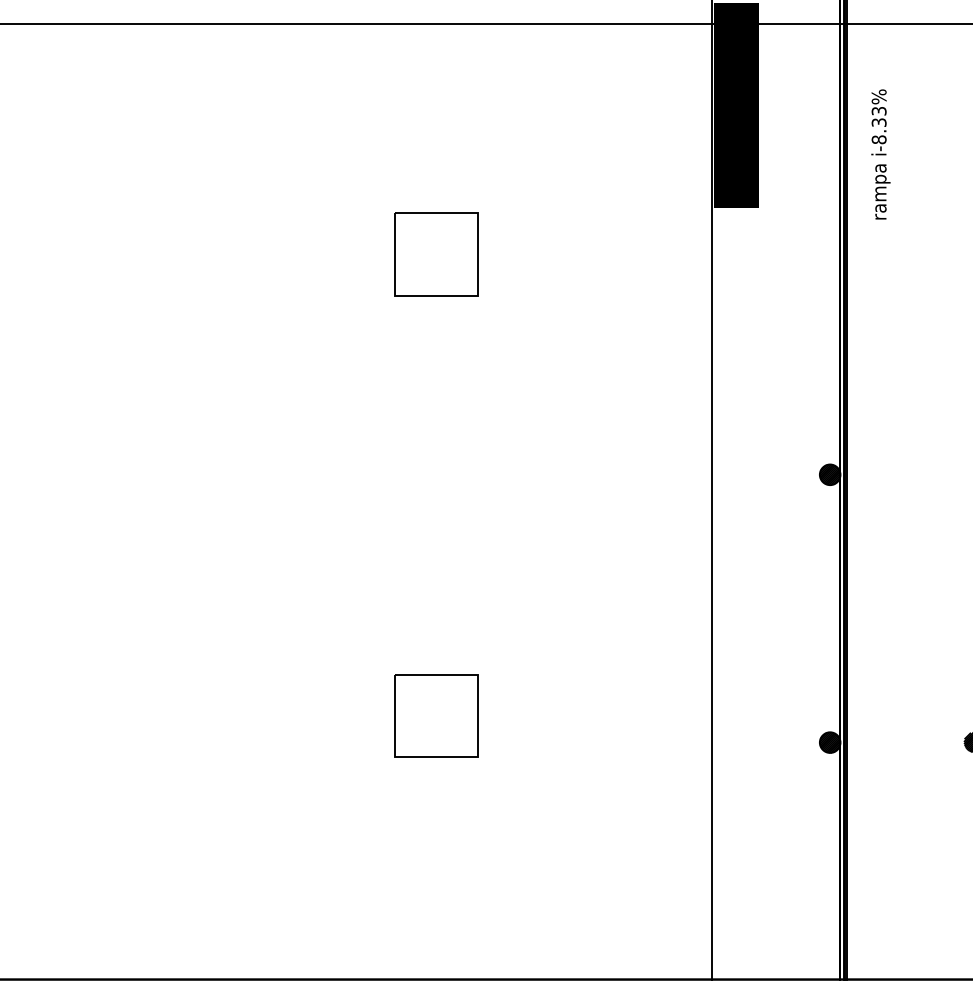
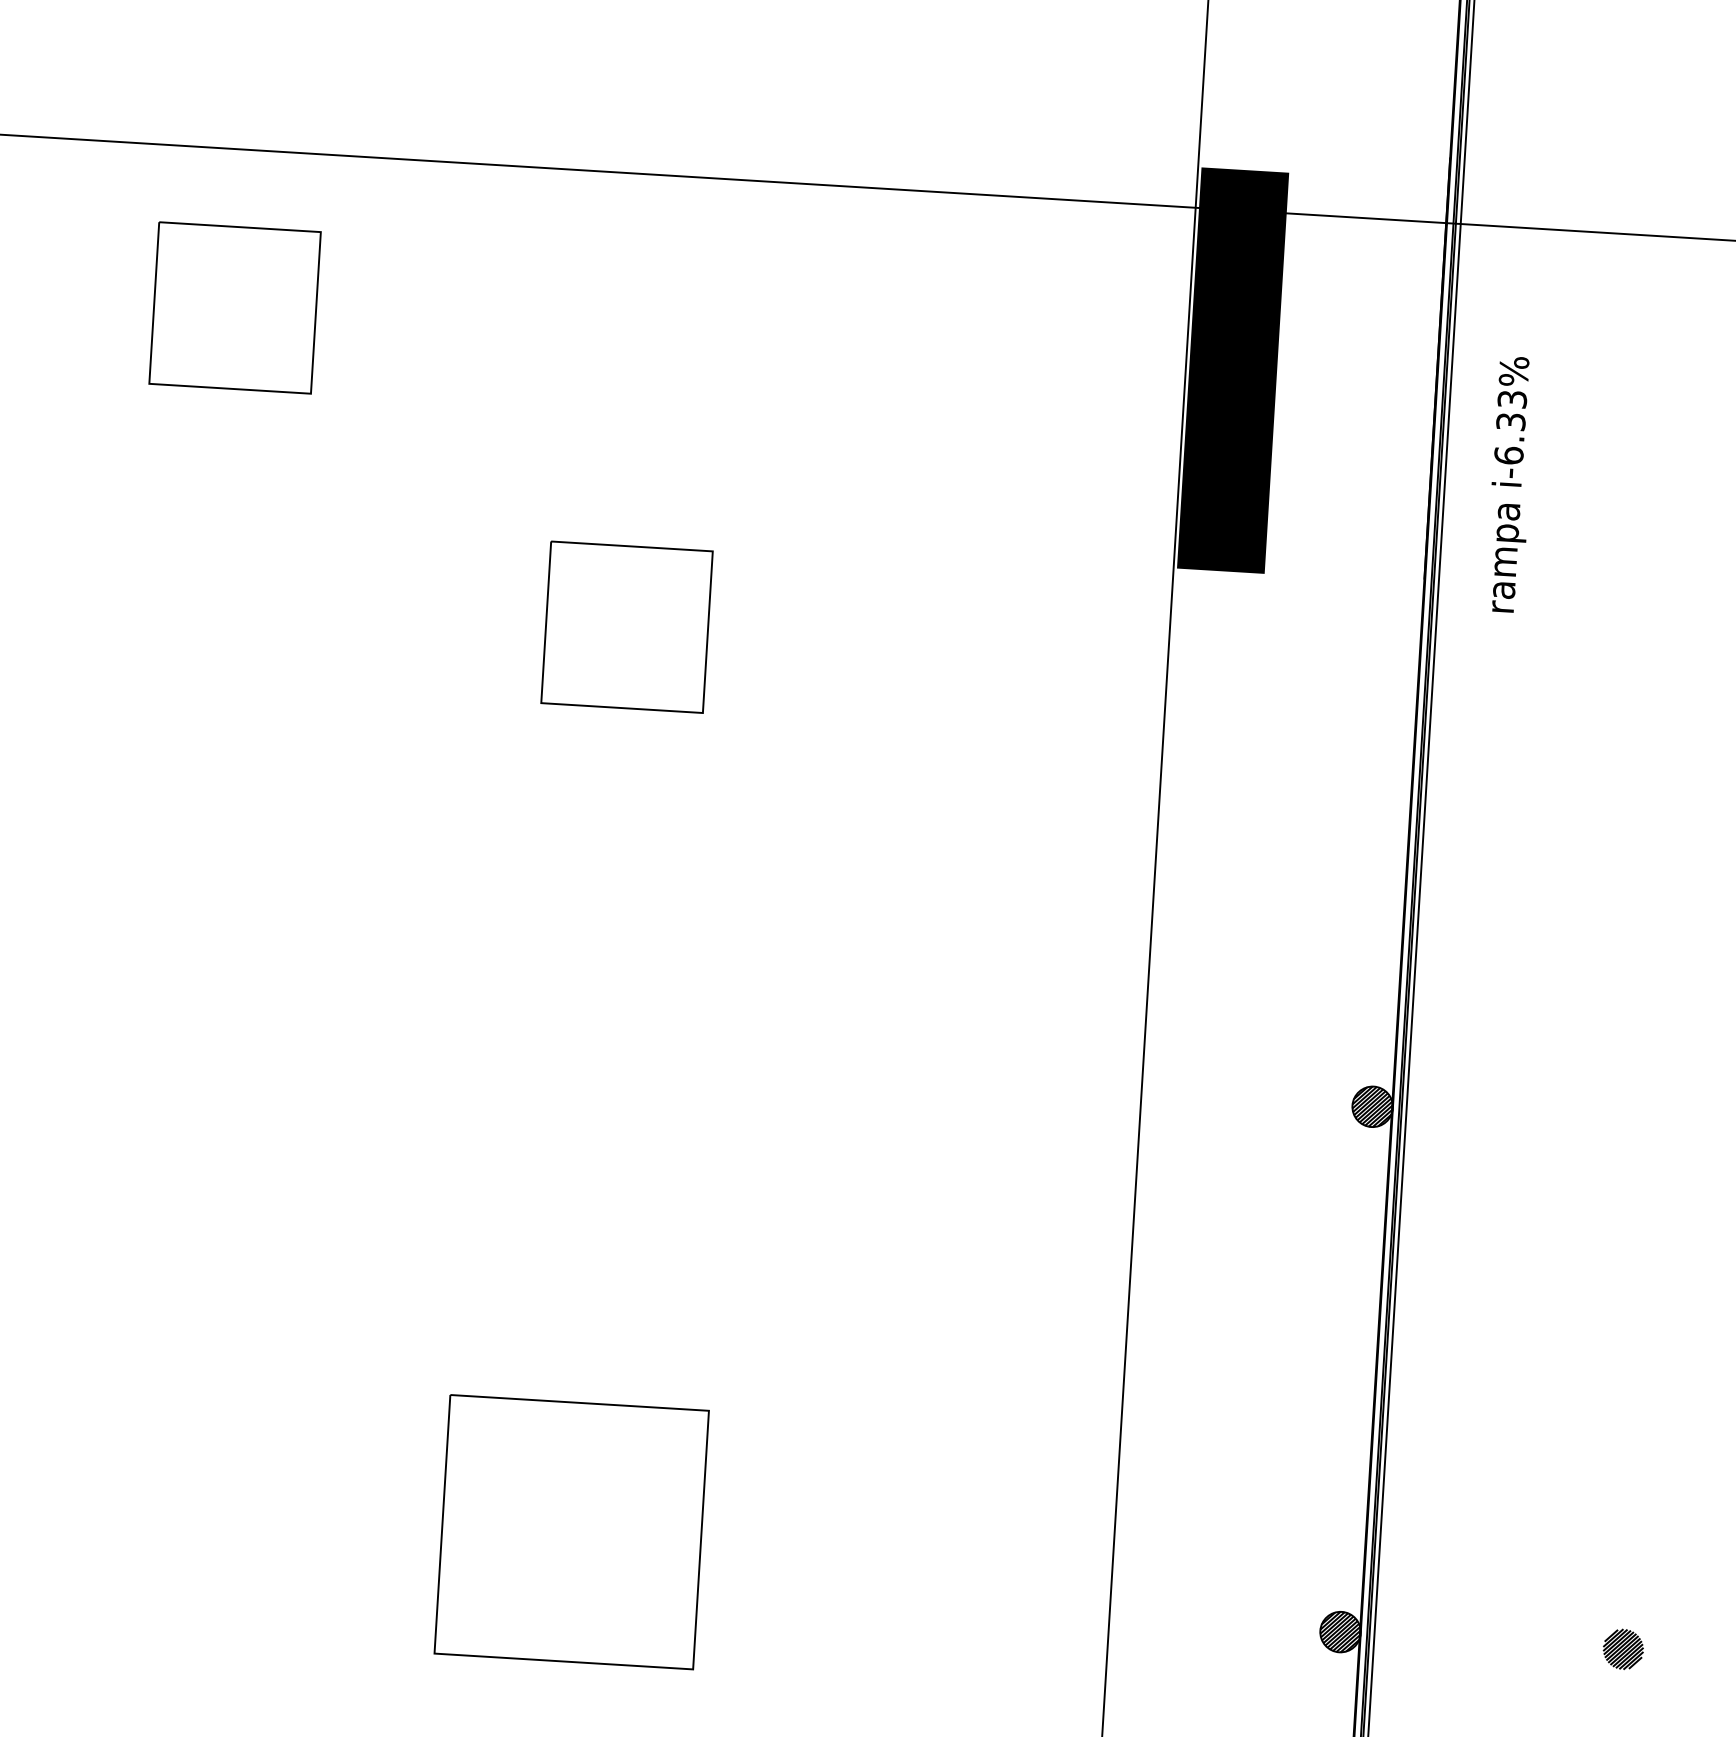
part: (227, 104) -> (235, 308), added
text: (878, 139) -> (1507, 454), i-8.33% -> i-6.33%
part: (436, 715) -> (571, 1531), size x1.6

